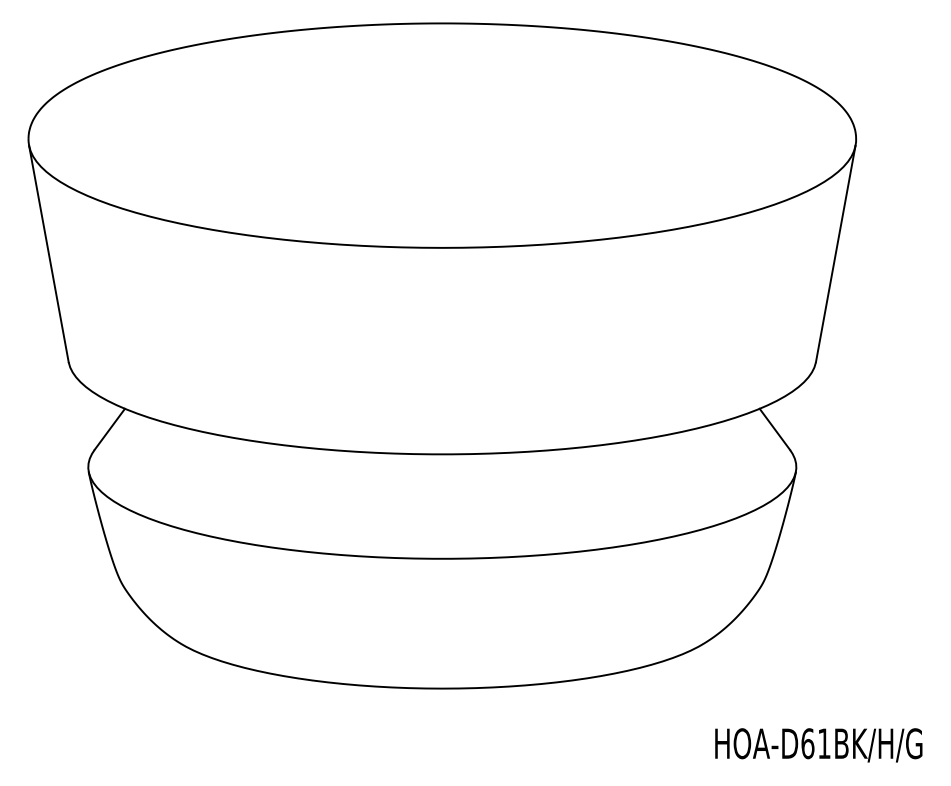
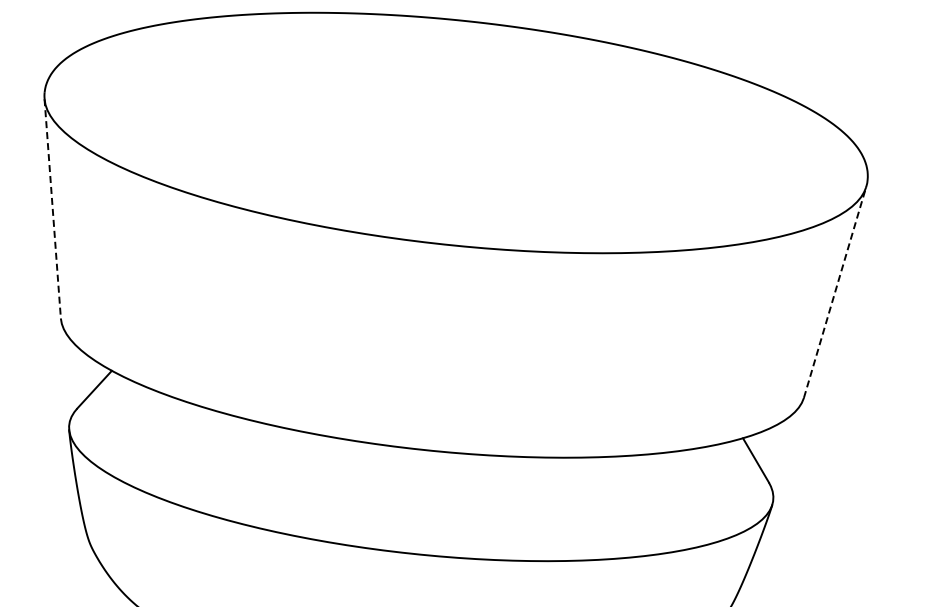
line: (48, 254) -> (52, 209), solid -> dashed
line: (835, 254) -> (834, 292), solid -> dashed

